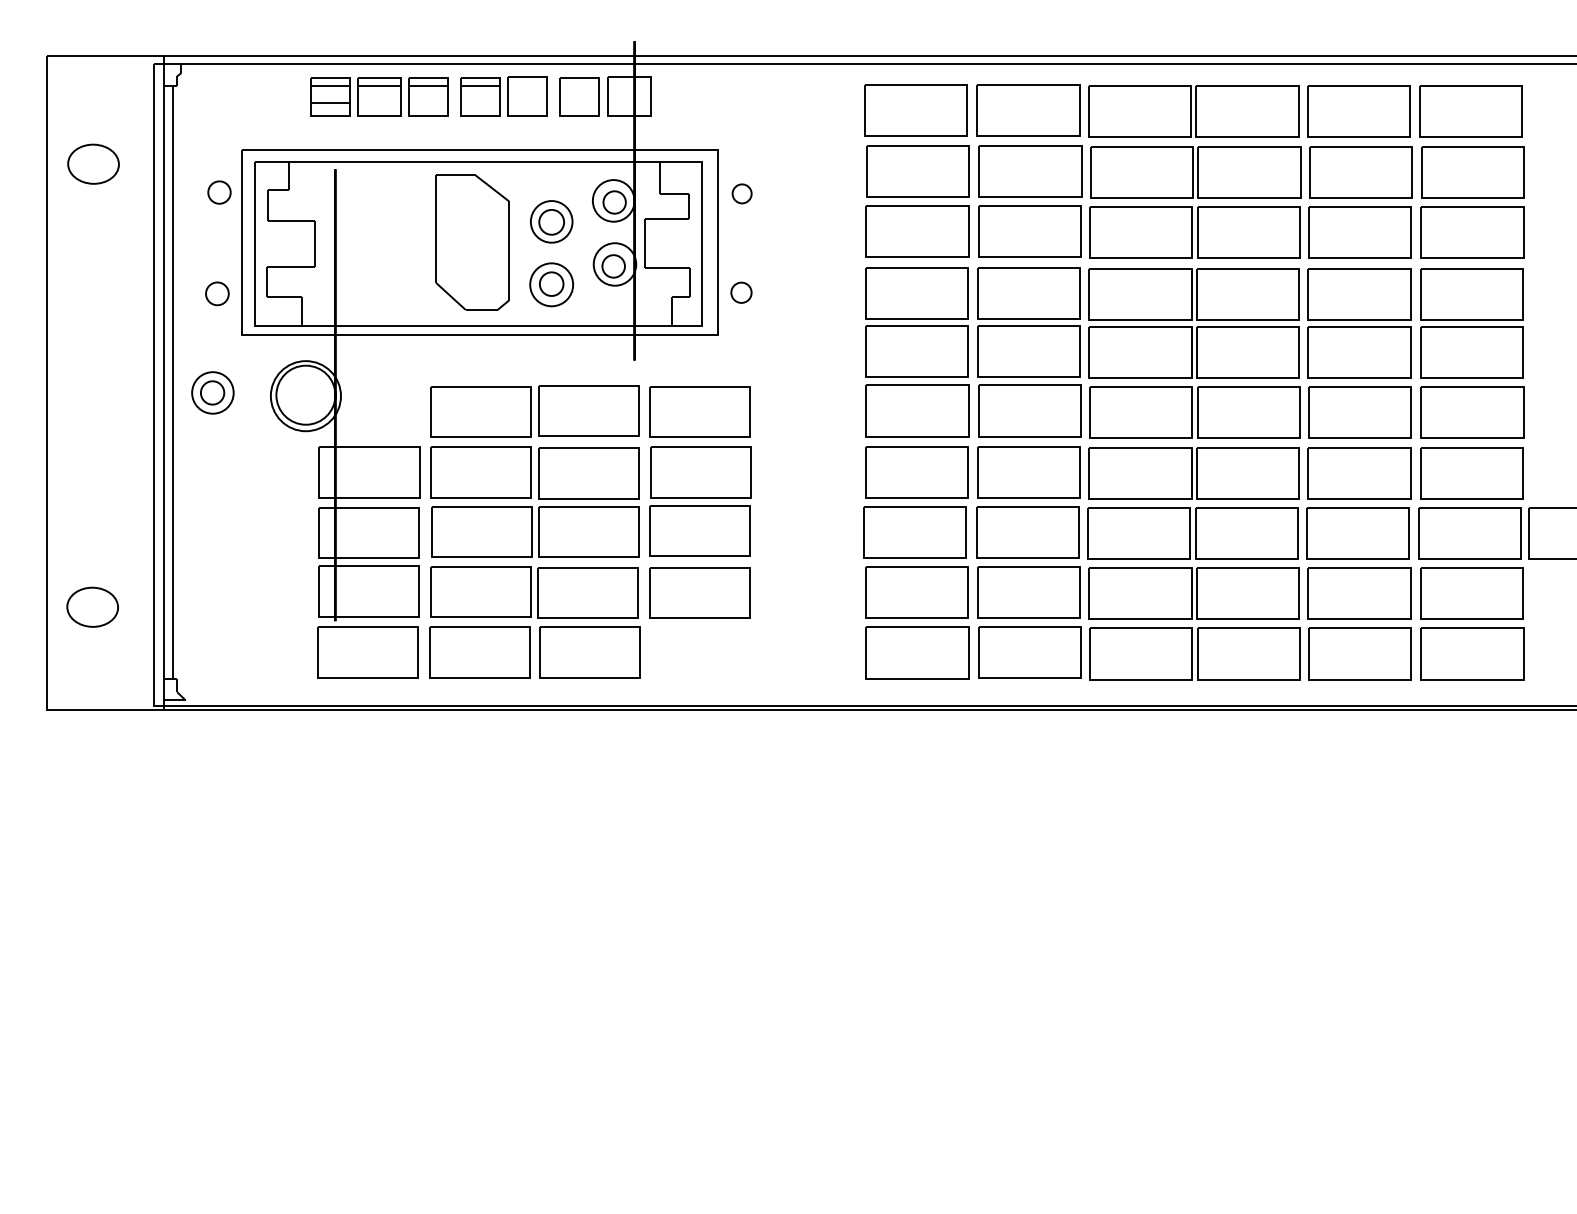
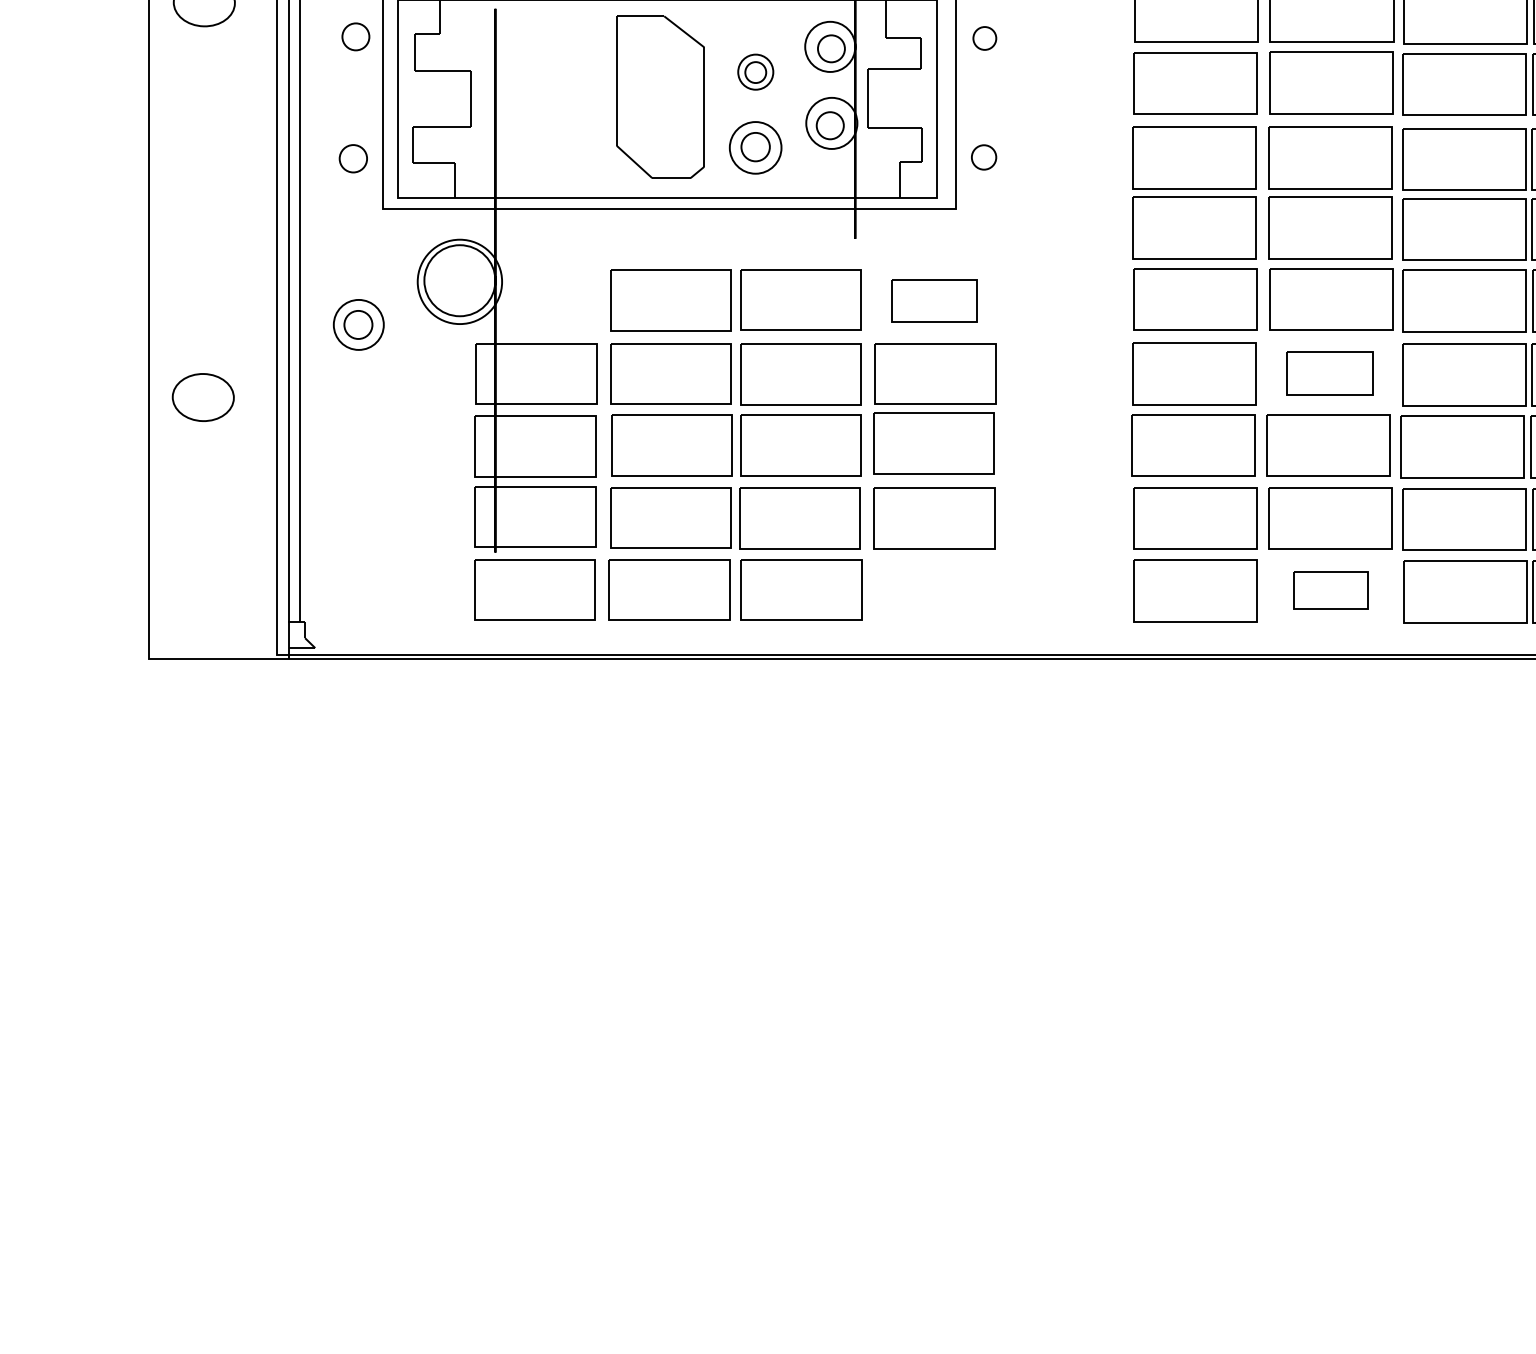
part: (551, 221) -> (755, 71), size x0.7
part: (212, 392) -> (358, 324), moved
part: (699, 411) -> (933, 300), size x0.7
part: (1028, 472) -> (1329, 373), size x0.7
part: (92, 606) -> (203, 396), moved
part: (1029, 652) -> (1330, 590), size x0.6

